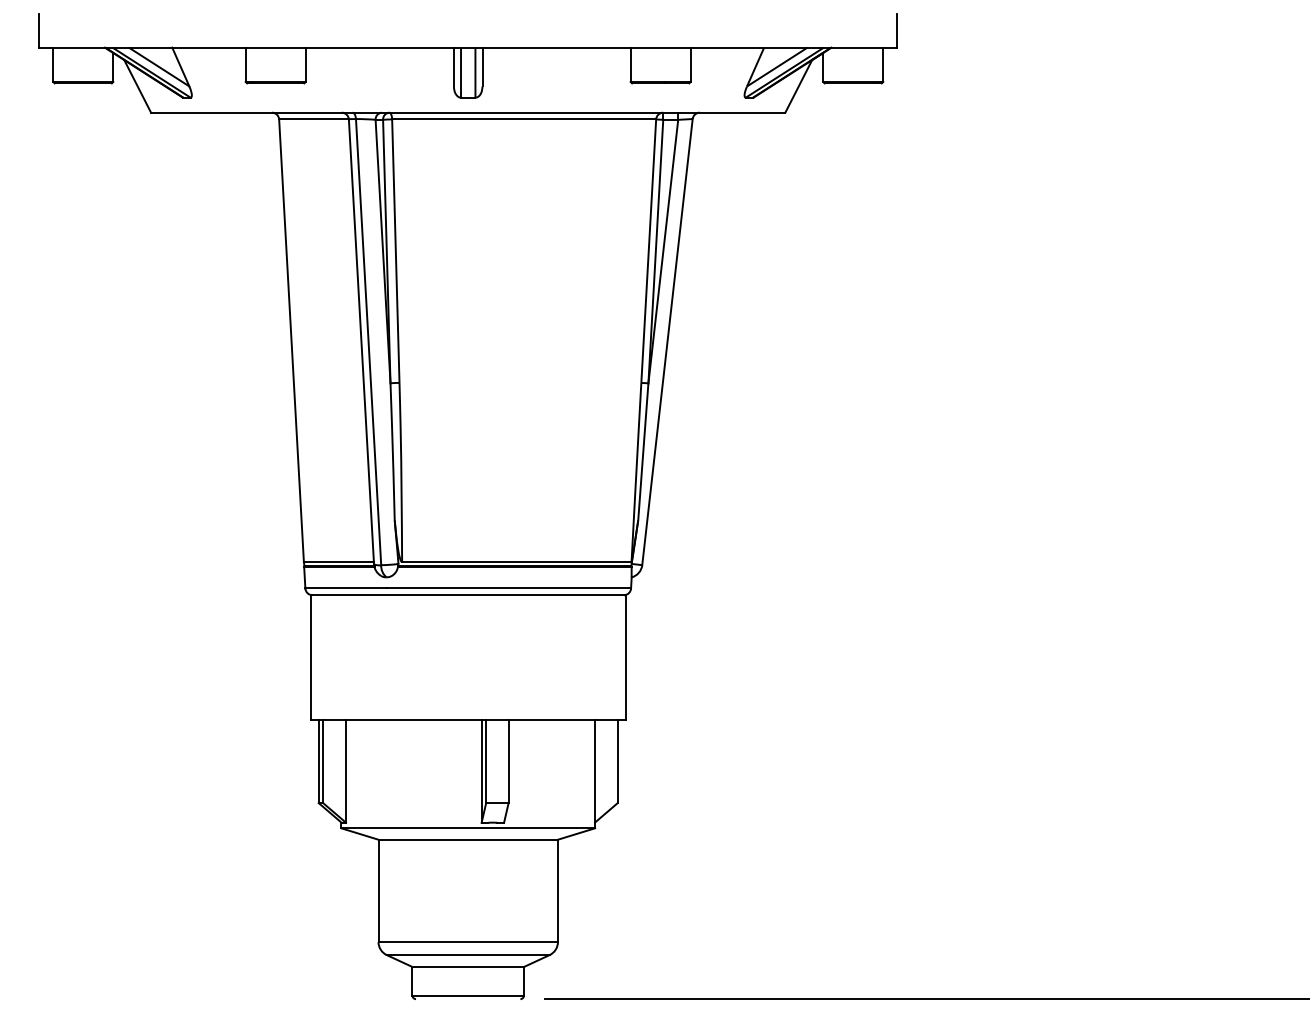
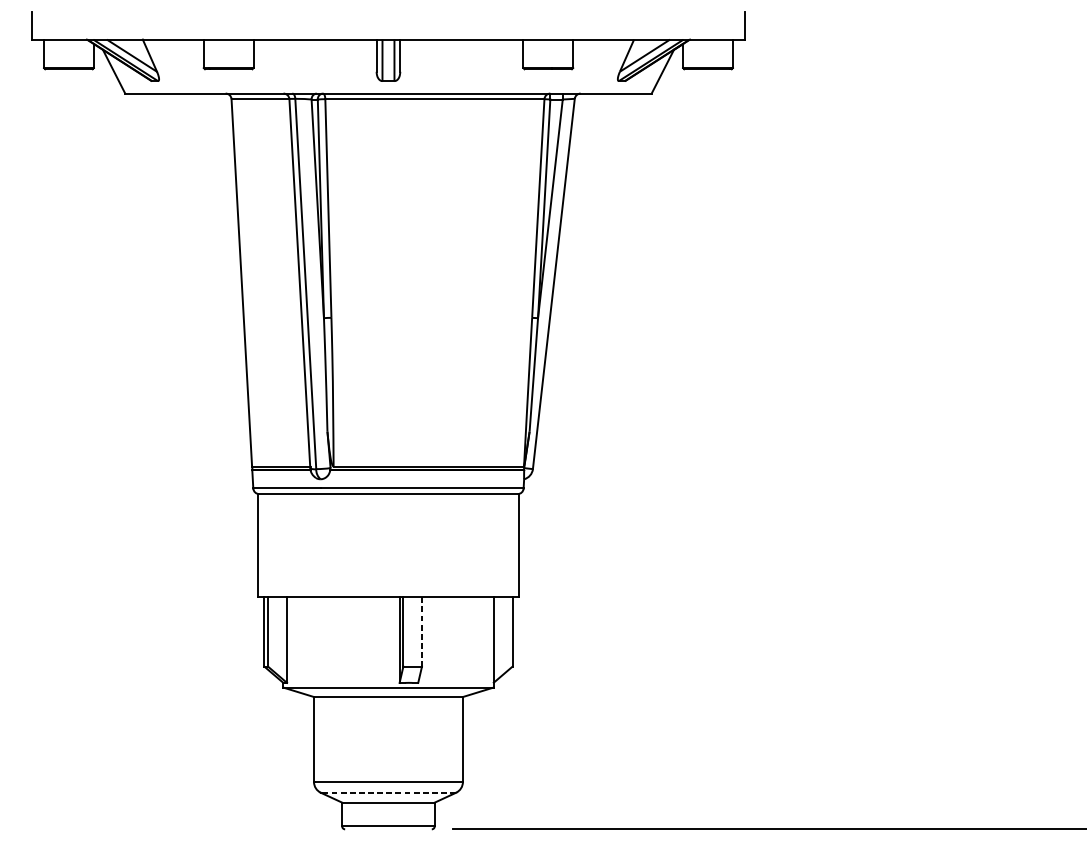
line: (508, 761) -> (421, 632), solid -> dashed
line: (469, 955) -> (389, 793), solid -> dashed

